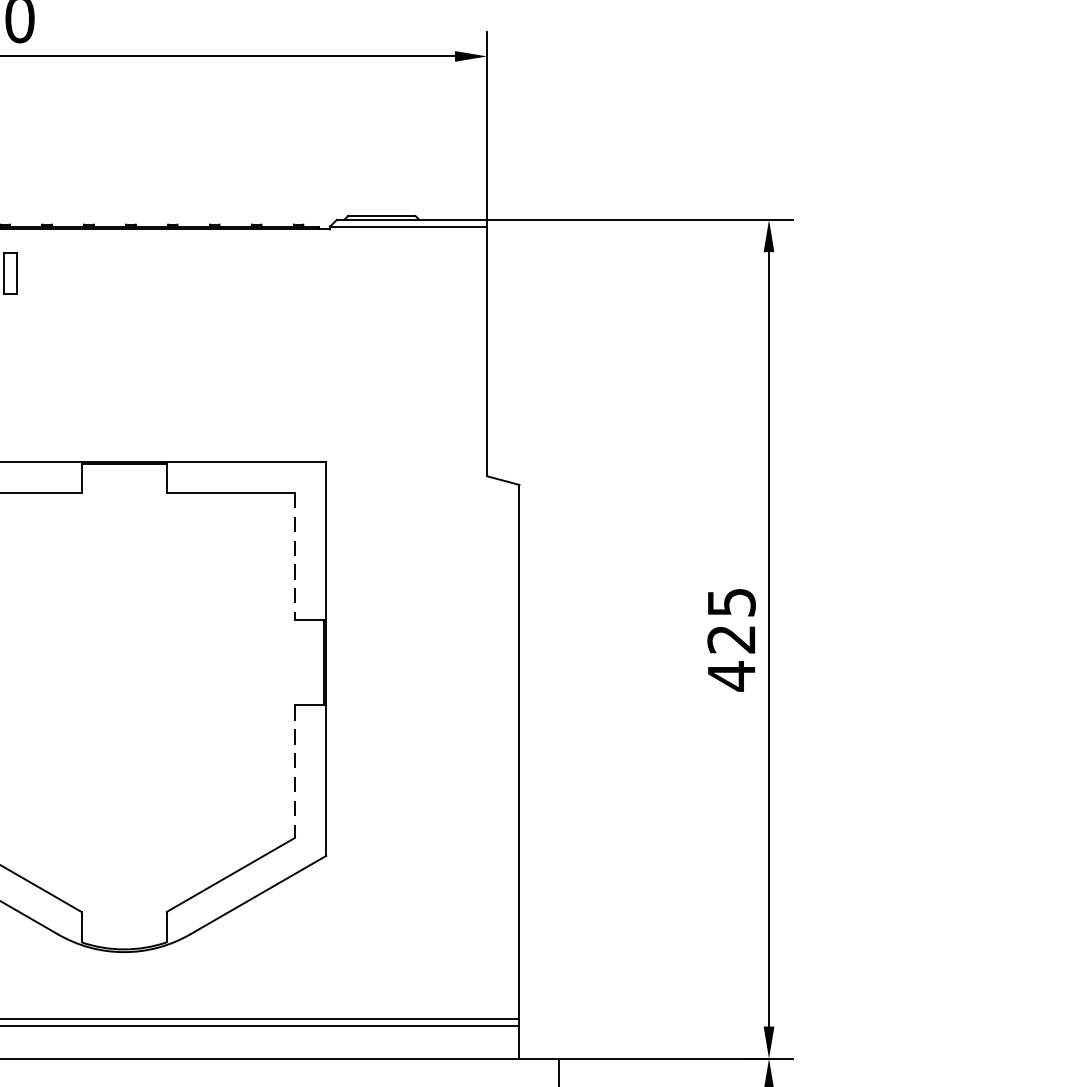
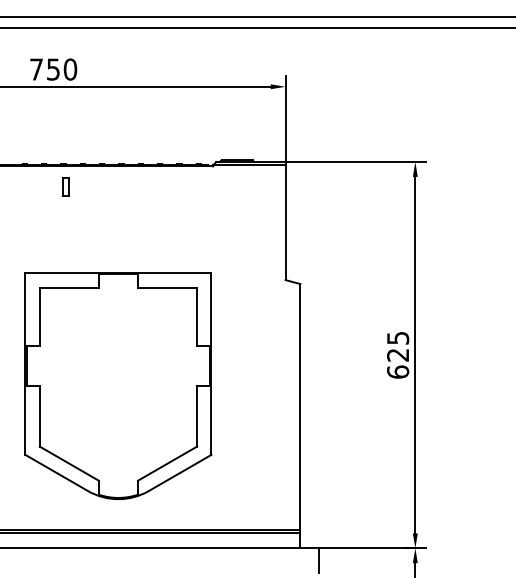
line: (295, 557) -> (197, 317), dashed -> solid
text: (732, 676) -> (398, 372), 425 -> 625
line: (295, 772) -> (197, 416), dashed -> solid

